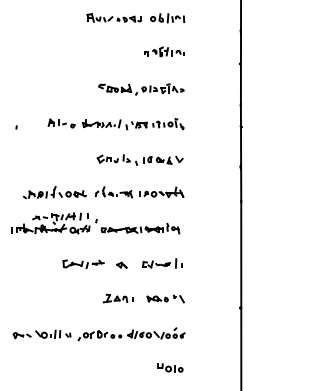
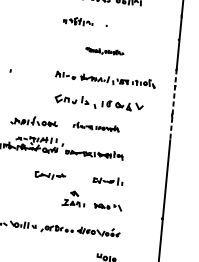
part: (164, 51) -> (78, 21), moved
part: (141, 89) -> (104, 51), size x0.6
part: (115, 124) -> (105, 79), moved
line: (241, 153) -> (173, 105), solid -> dashed
part: (139, 159) -> (98, 102), size x1.4
part: (139, 192) -> (96, 127), size x0.7
part: (121, 264) -> (74, 193), moved

